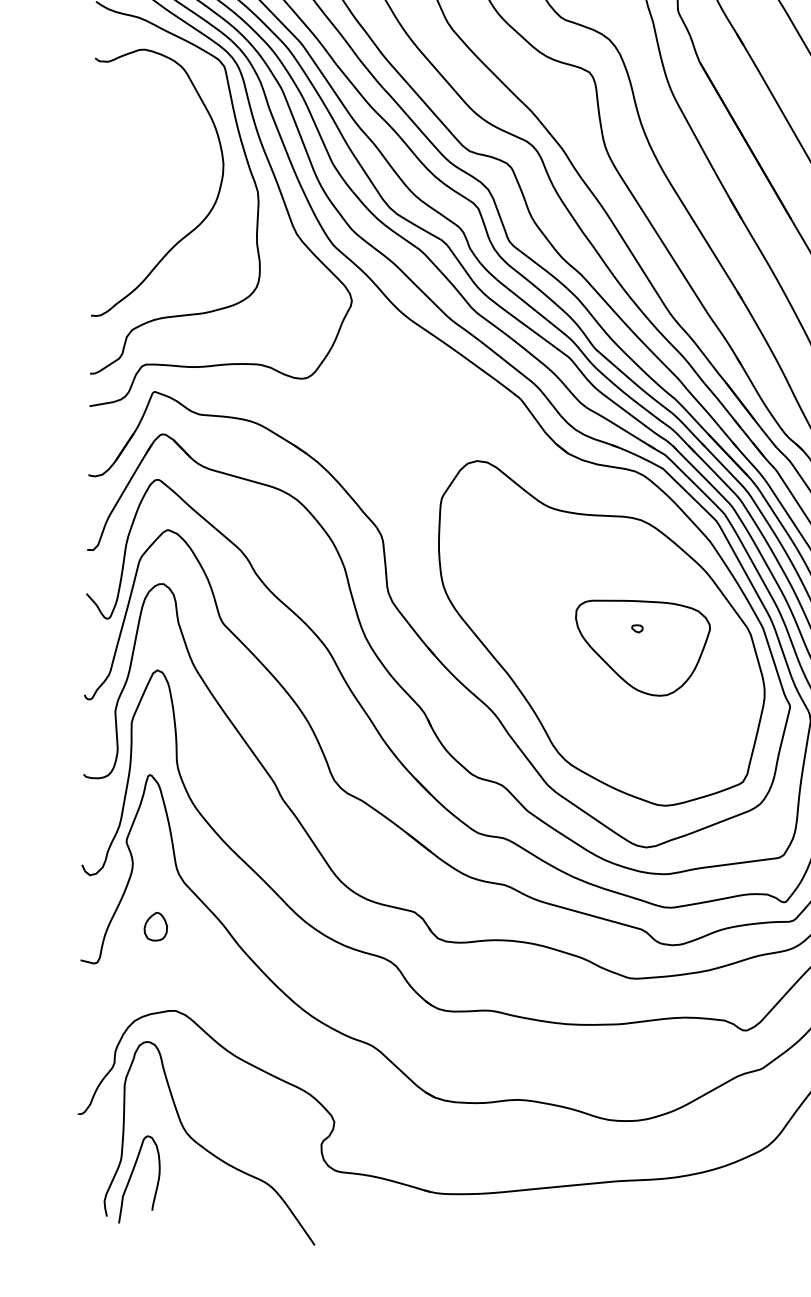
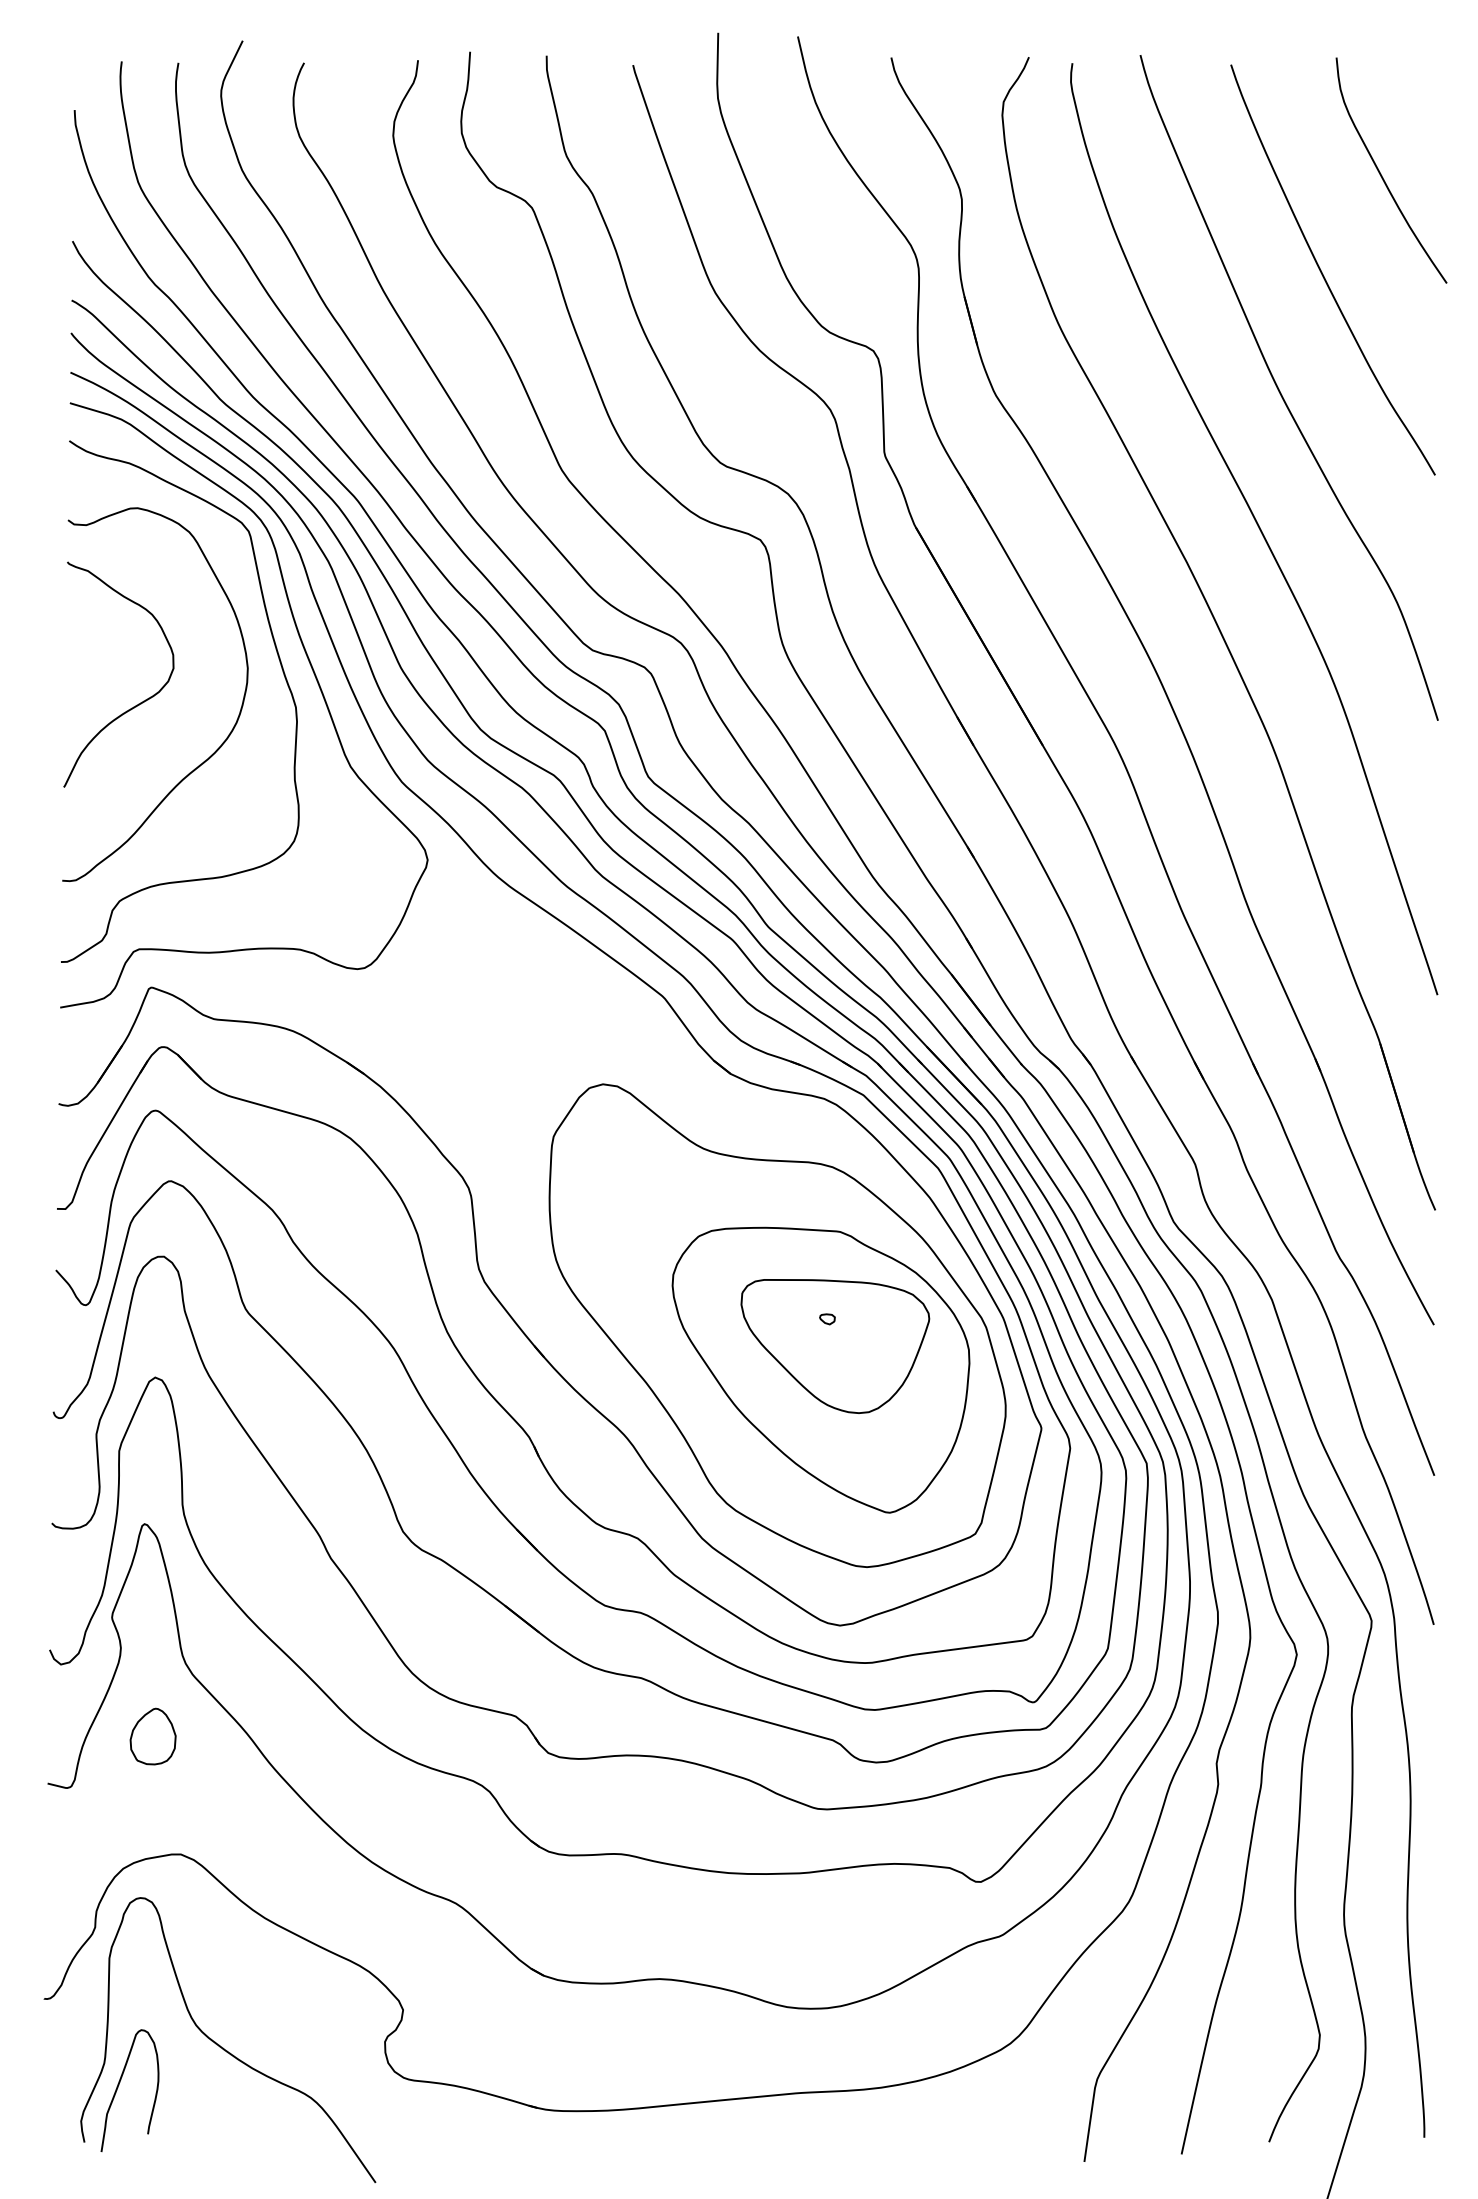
curve: (145, 189) -> (138, 703), added
part: (632, 664) -> (820, 1369), added
part: (155, 926) -> (152, 1736), size x1.43

